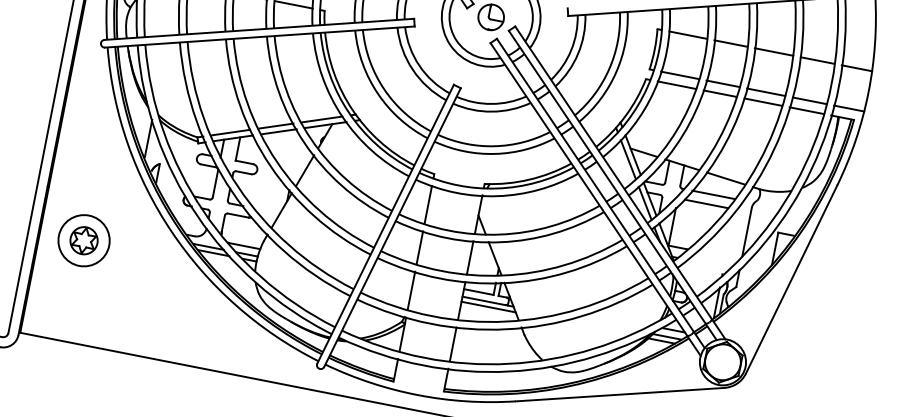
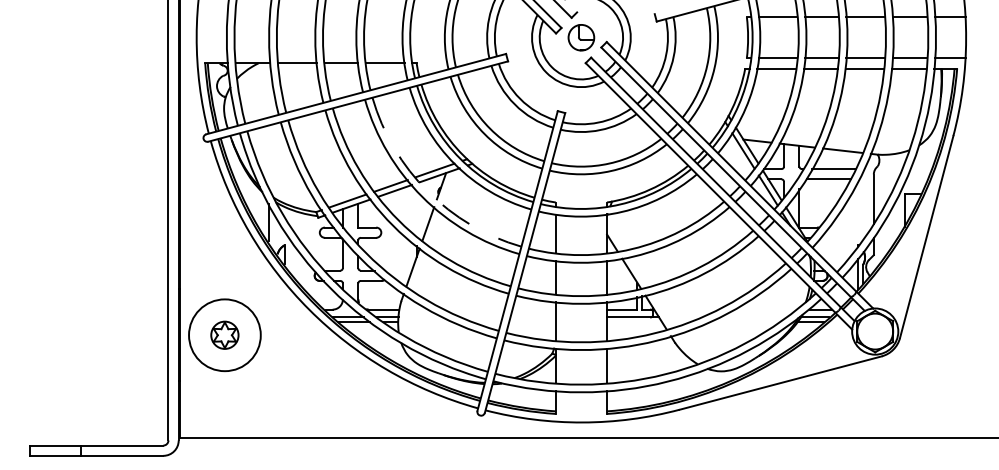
arc: (310, 138) -> (427, 191), solid -> dashed
circle: (83, 239) -> (224, 334), size x1.4
line: (488, 307) -> (634, 322), removed

